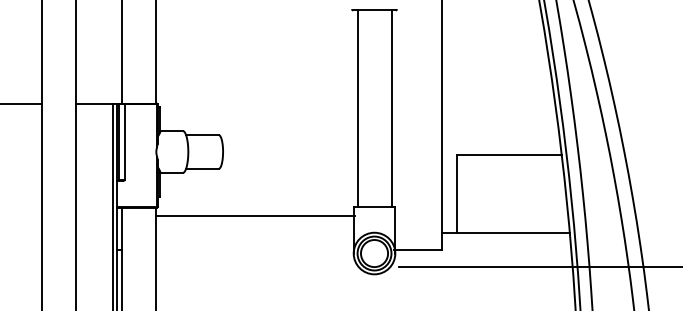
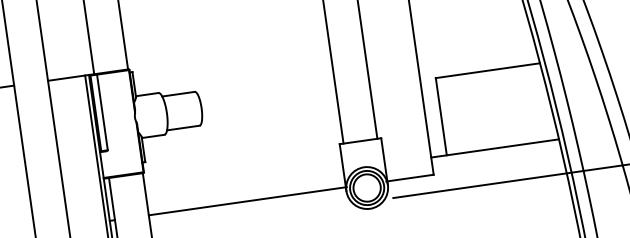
line: (255, 215) -> (247, 200), moved

